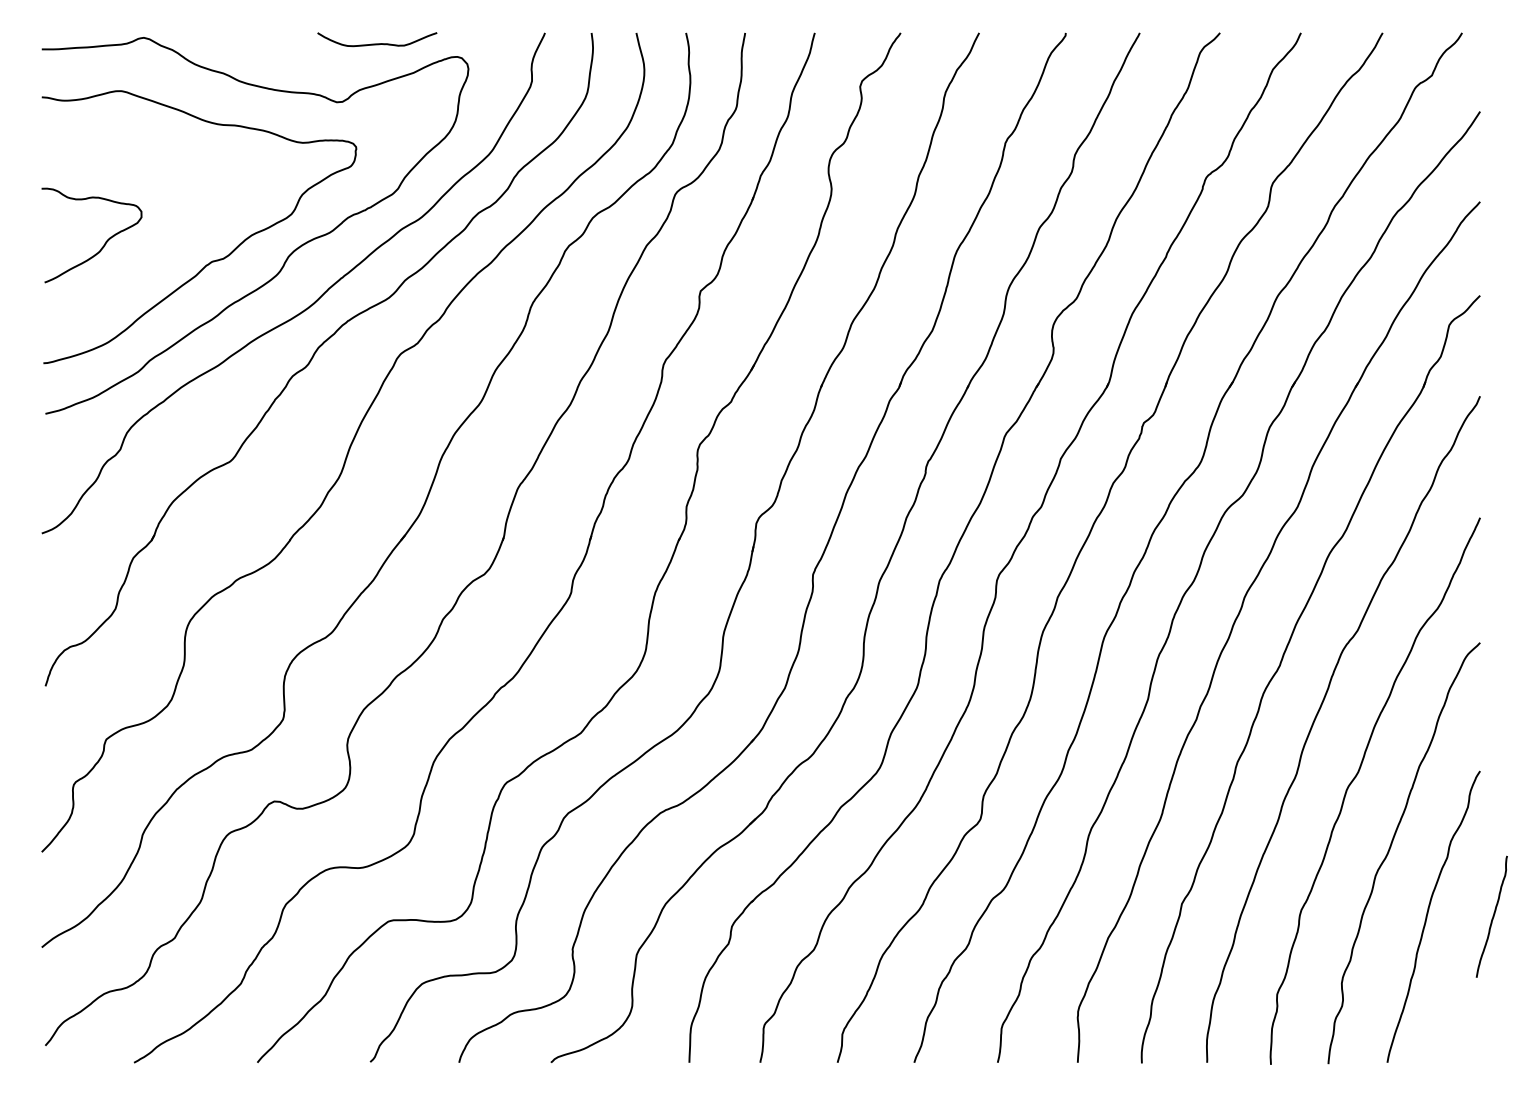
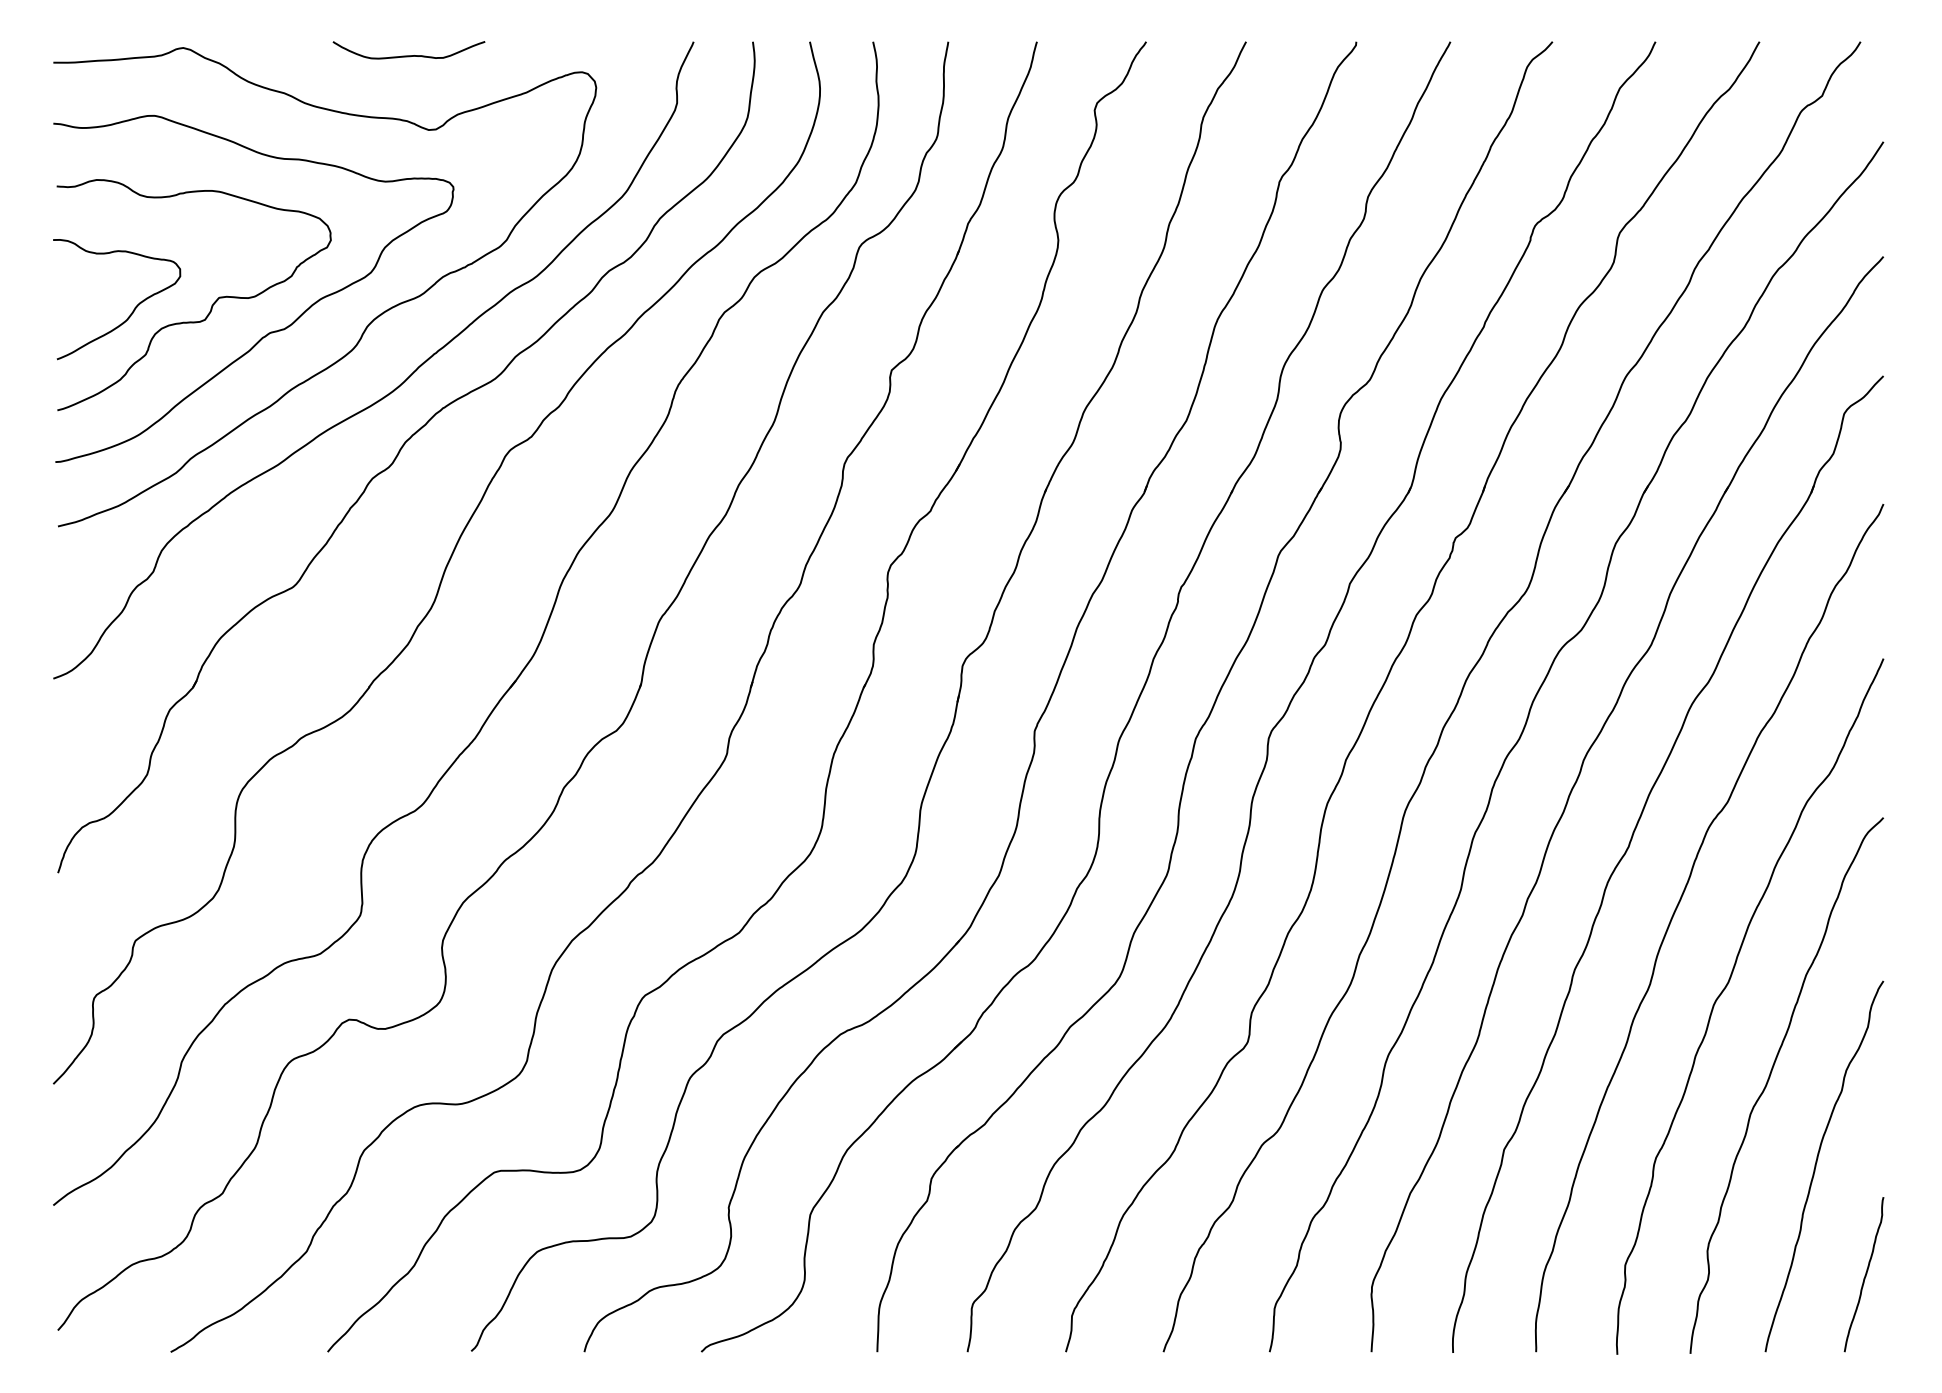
curve: (377, 43) -> (409, 55), moved
curve: (165, 240) -> (210, 305), added
curve: (1492, 916) -> (1864, 1274), moved

